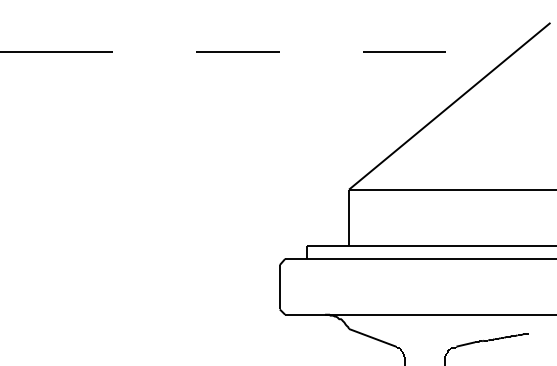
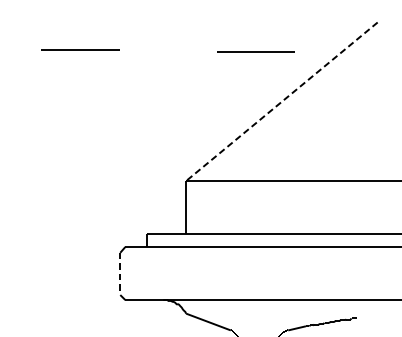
line: (404, 51) -> (255, 51), moved
line: (449, 106) -> (281, 102), solid -> dashed
line: (279, 287) -> (119, 274), solid -> dashed

